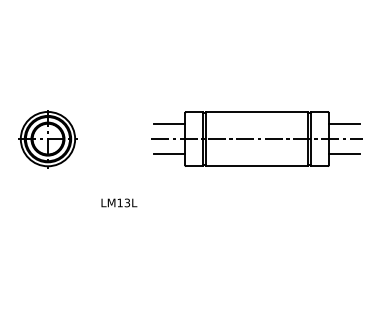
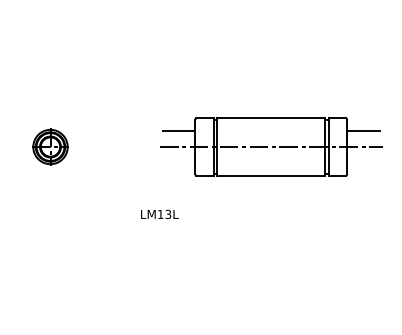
part: (47, 138) -> (50, 146), size x0.6
line: (169, 154) -> (178, 163), removed
line: (344, 154) -> (363, 163), removed
text: (119, 202) -> (159, 213), moved

